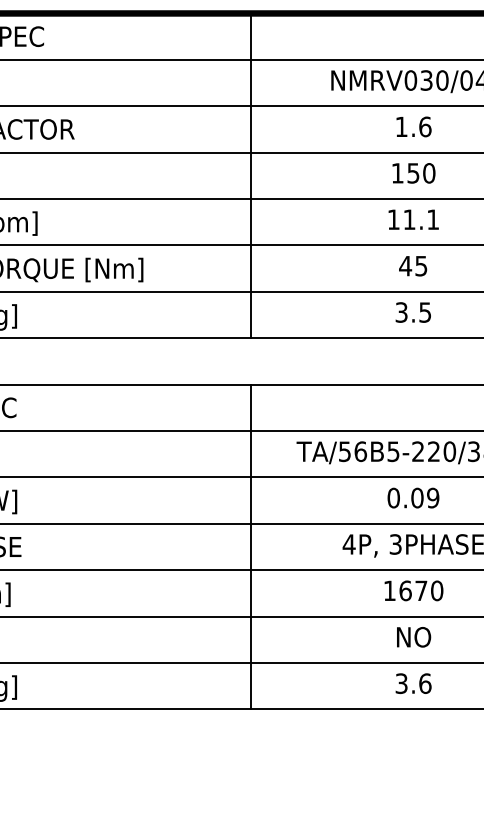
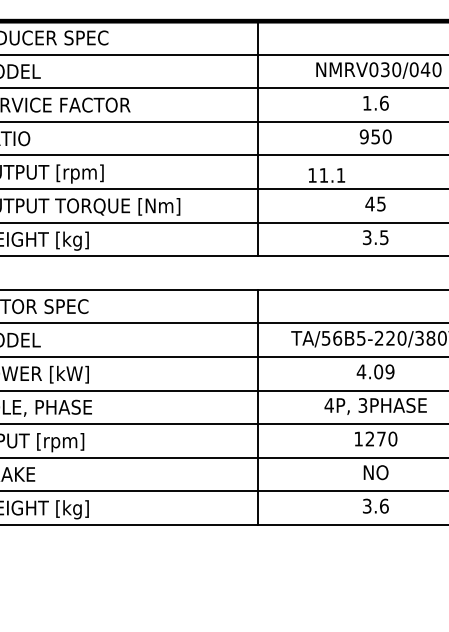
text: (396, 172) -> (363, 136), 150 -> 950
text: (413, 219) -> (326, 175), moved
text: (393, 497) -> (361, 371), 0.09 -> 4.09
text: (404, 590) -> (369, 438), 1670 -> 1270

